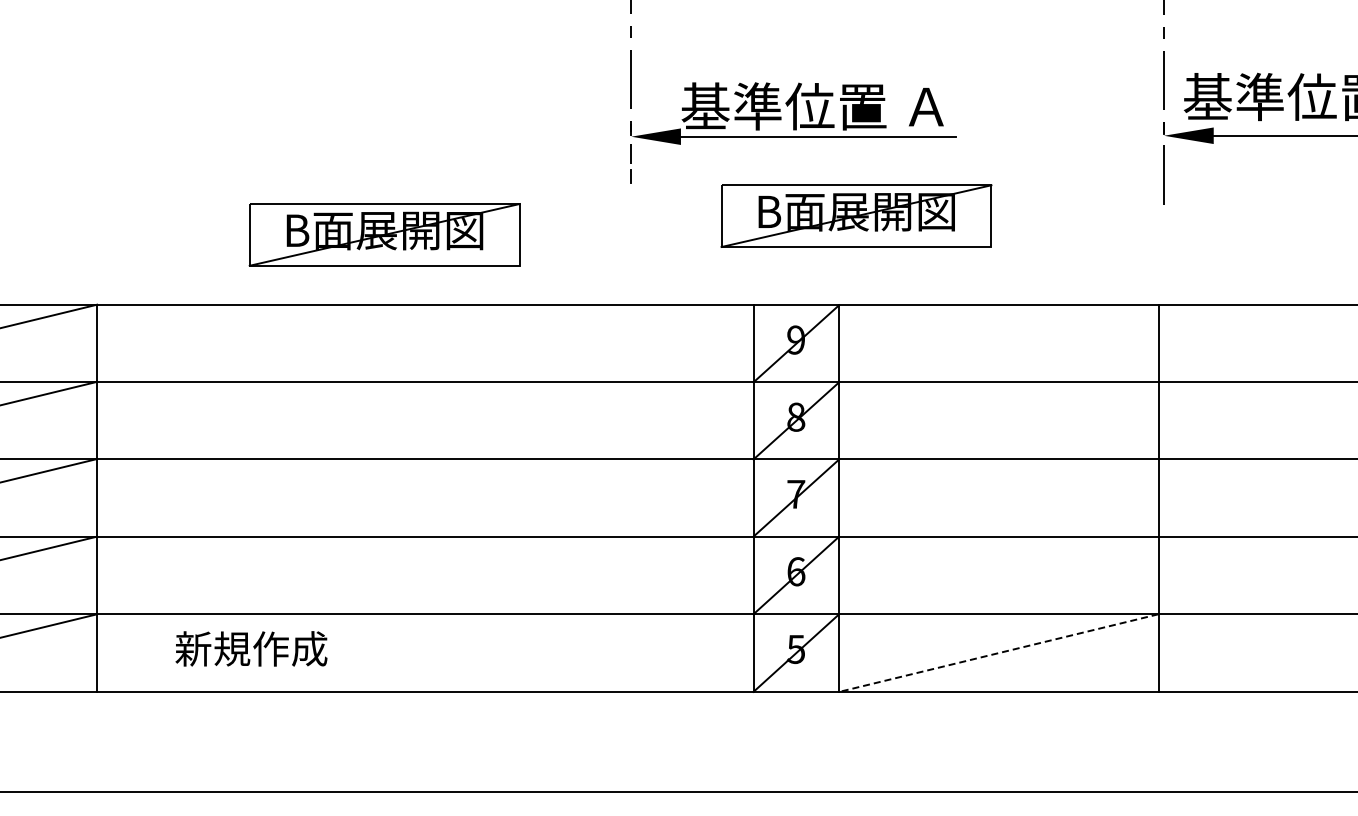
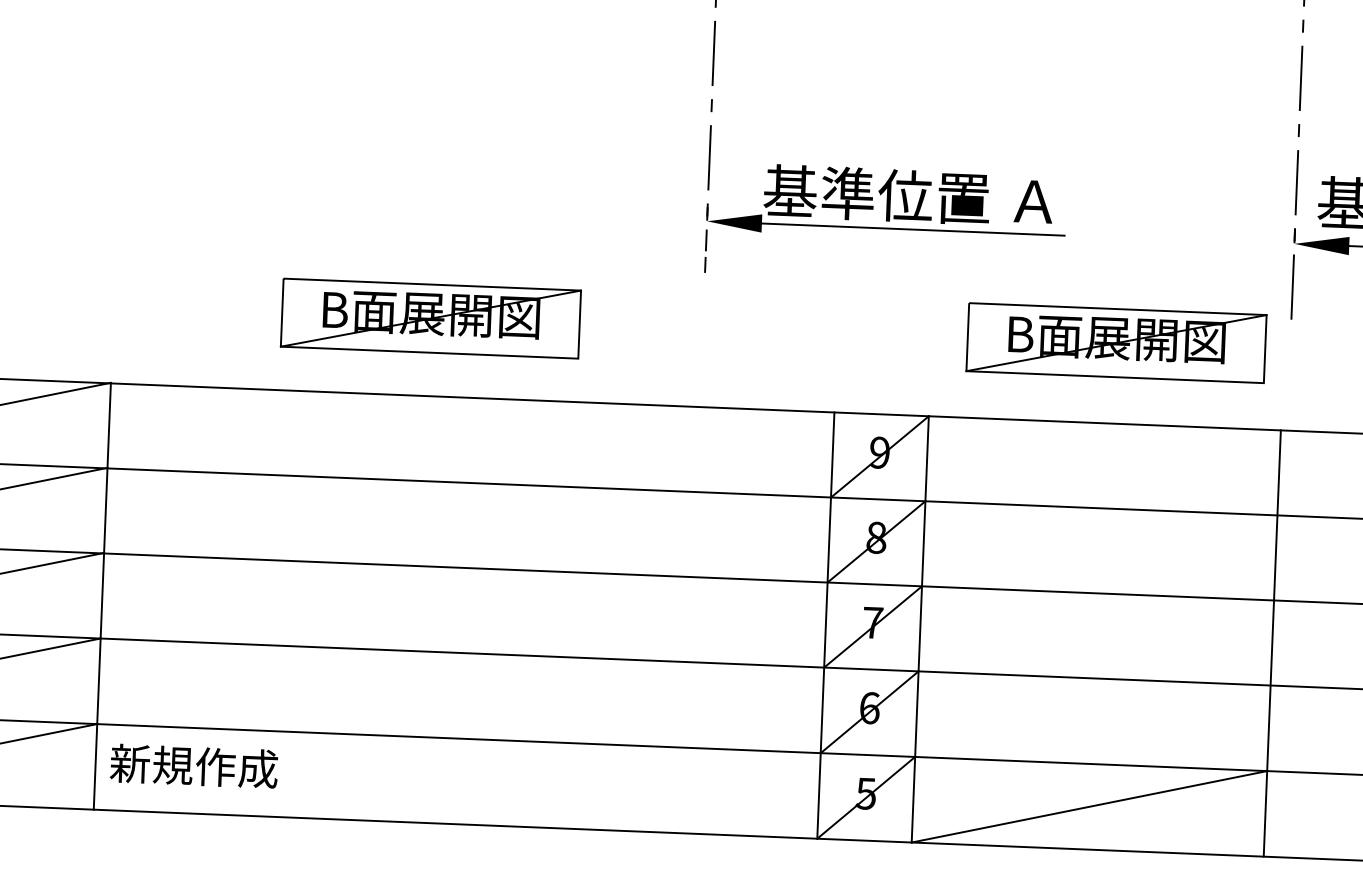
part: (856, 215) -> (1116, 342), moved
text: (251, 648) -> (194, 765), moved
line: (998, 653) -> (1089, 807), dashed -> solid

